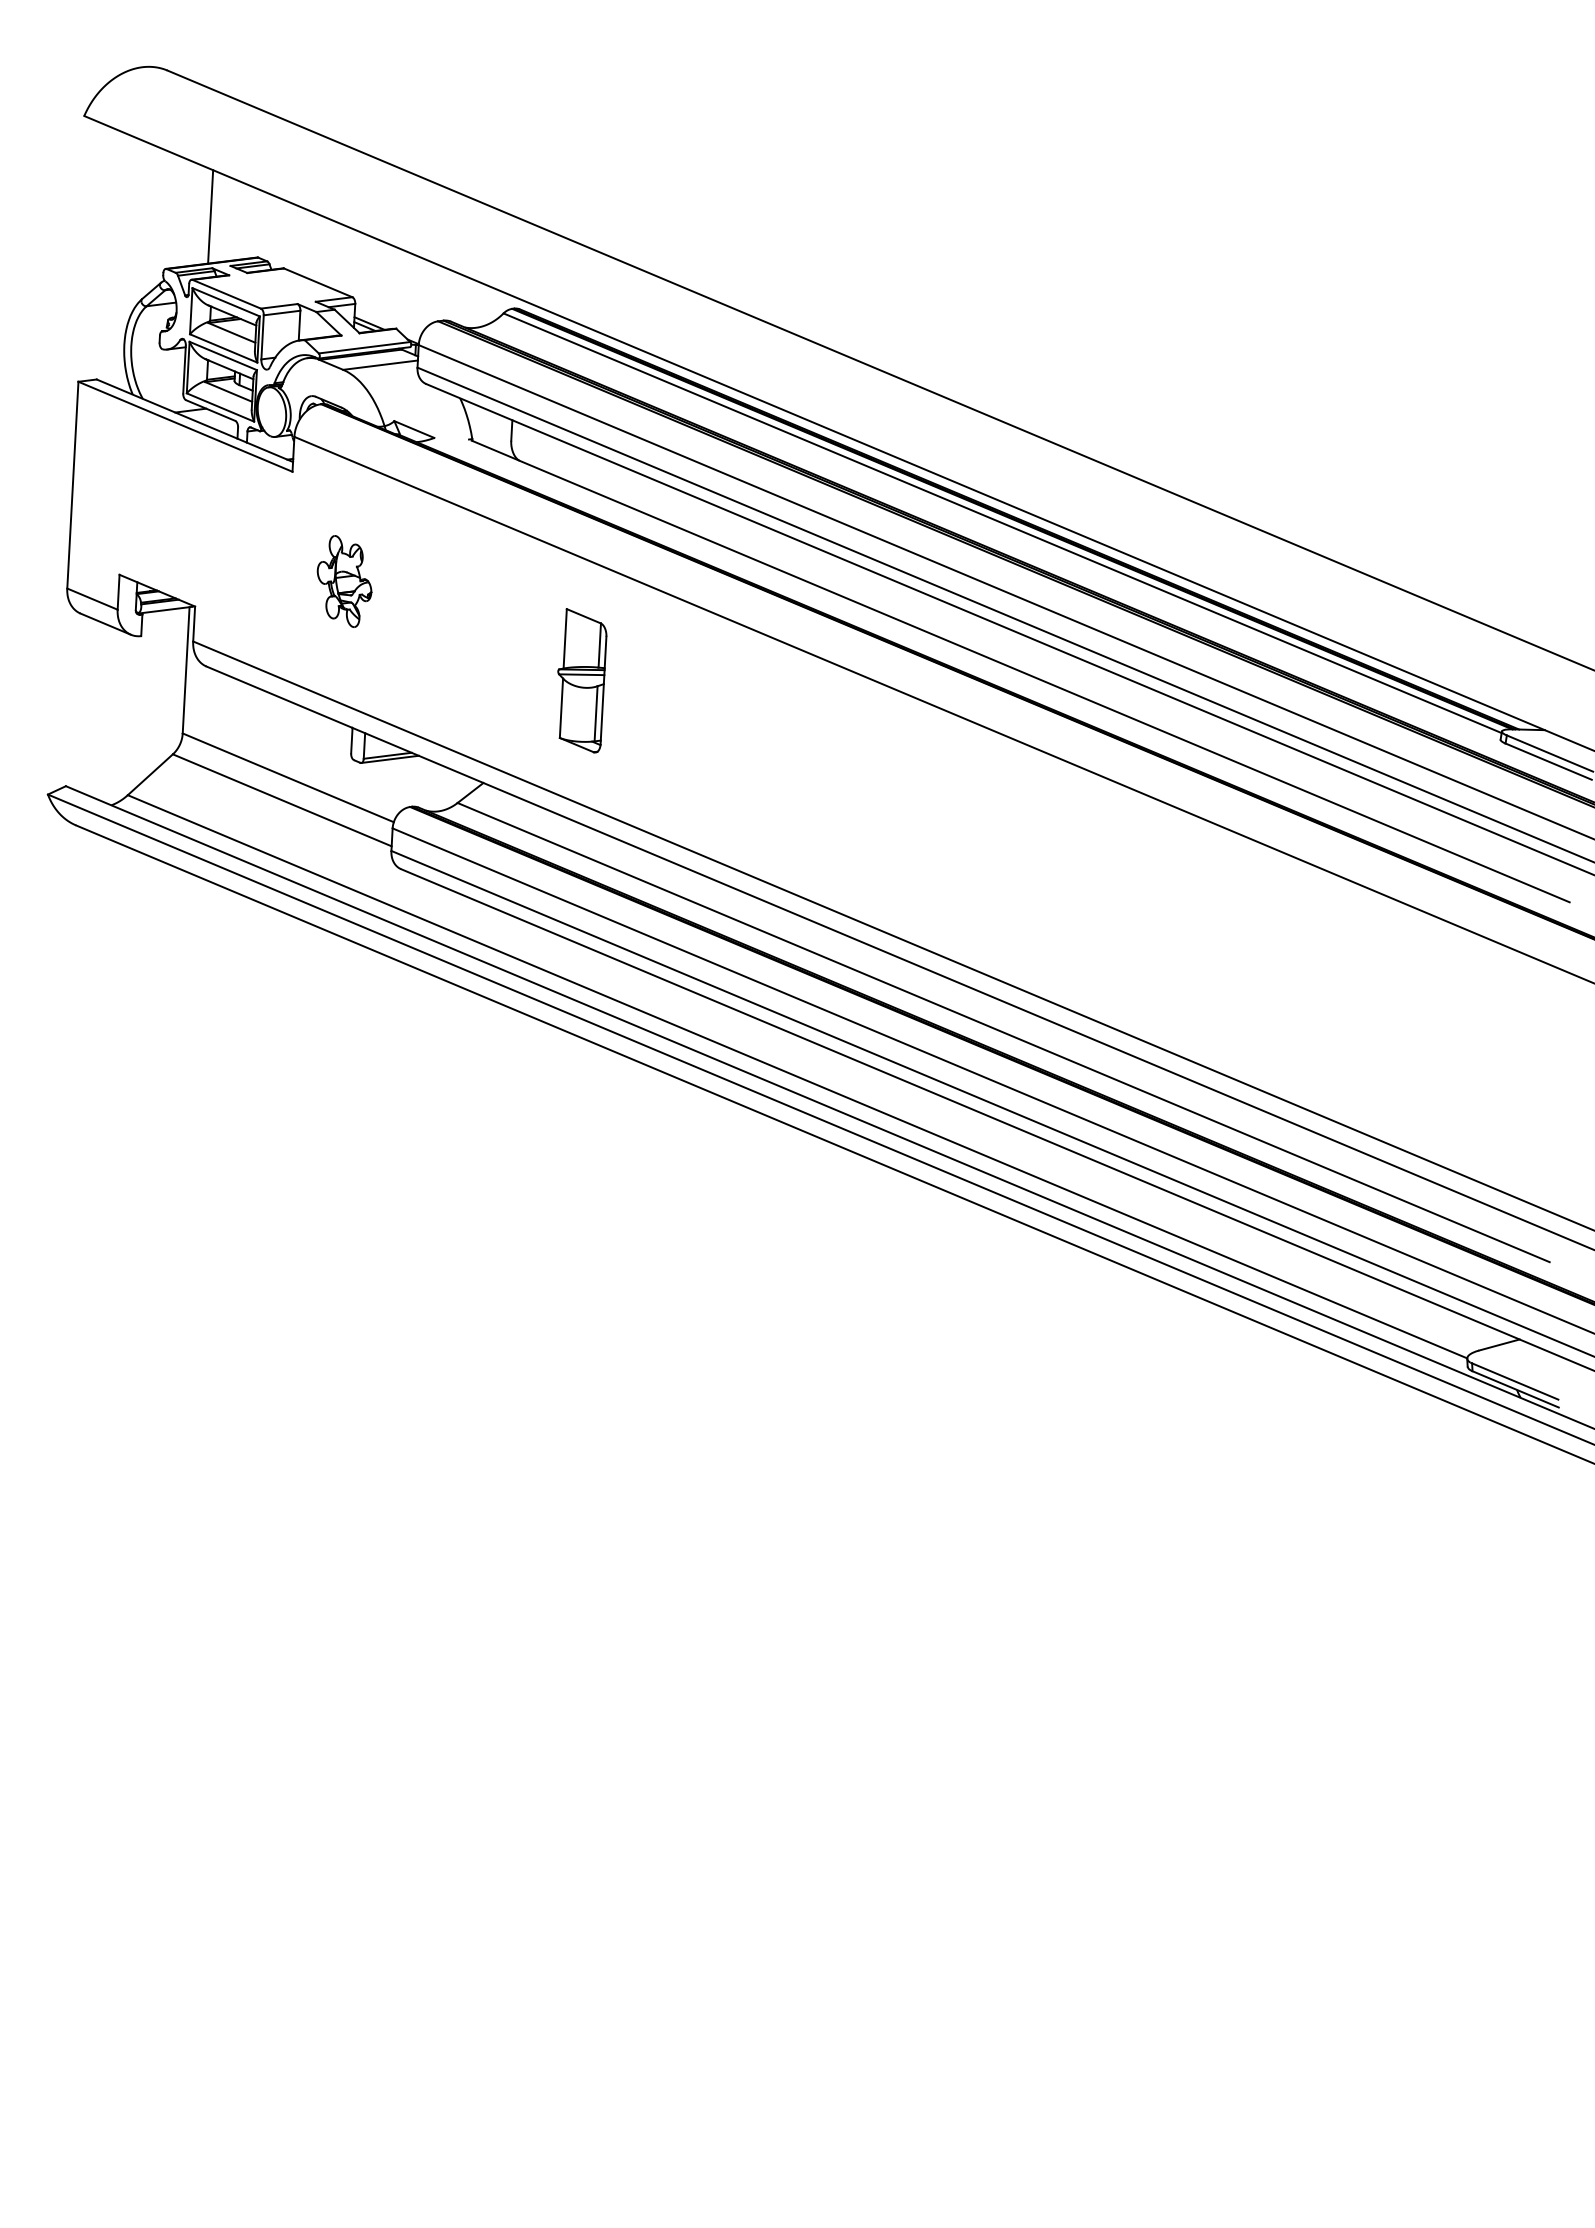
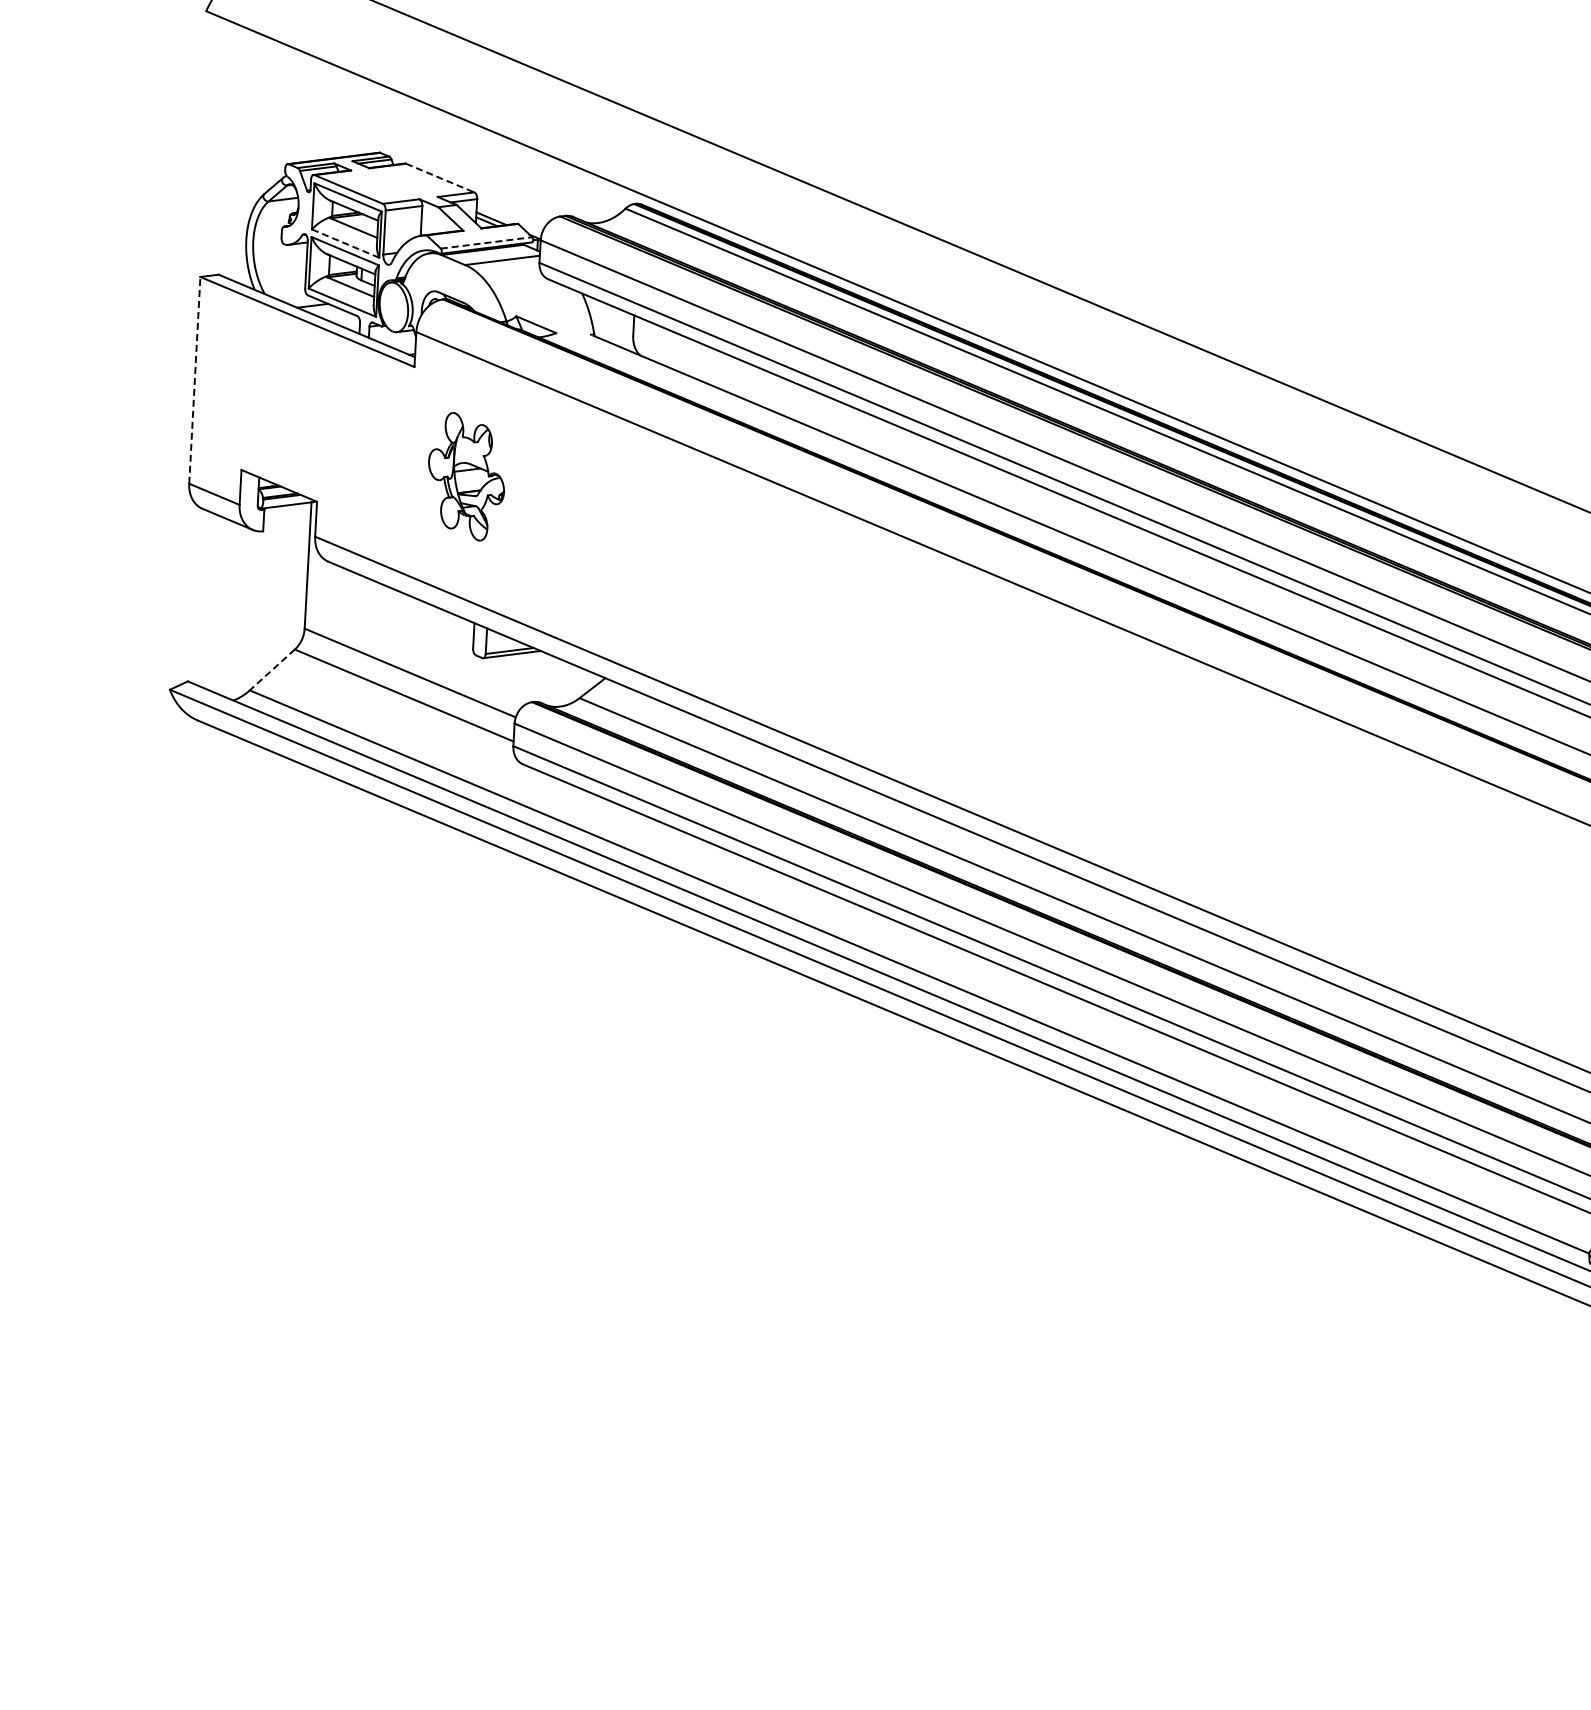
line: (210, 216) -> (332, 111), removed
line: (318, 283) -> (440, 178), solid -> dashed
line: (365, 347) -> (487, 242), solid -> dashed
line: (223, 348) -> (345, 243), solid -> dashed
line: (72, 485) -> (194, 380), solid -> dashed
part: (344, 581) -> (466, 476), size x1.4
part: (582, 680) -> (704, 575), removed
line: (150, 775) -> (272, 670), solid -> dashed

